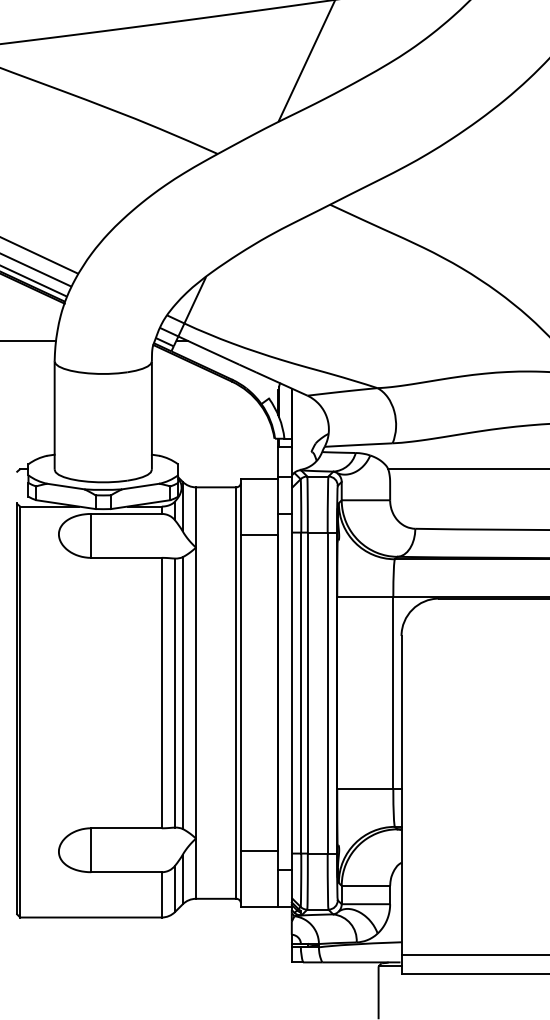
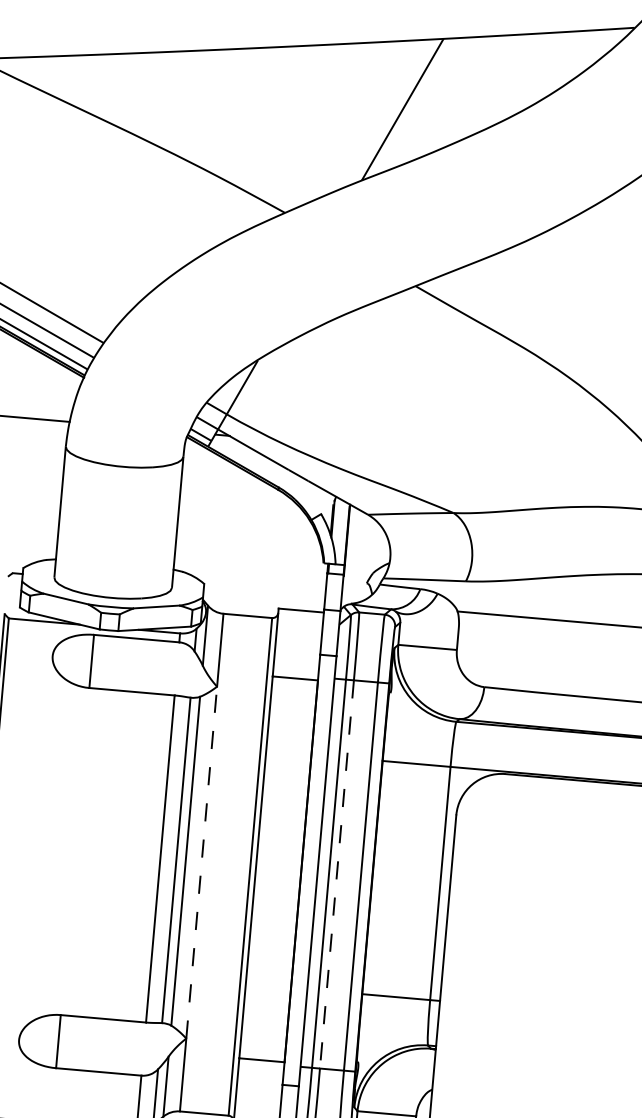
line: (196, 692) -> (202, 861), solid -> dashed
line: (307, 693) -> (336, 874), solid -> dashed

